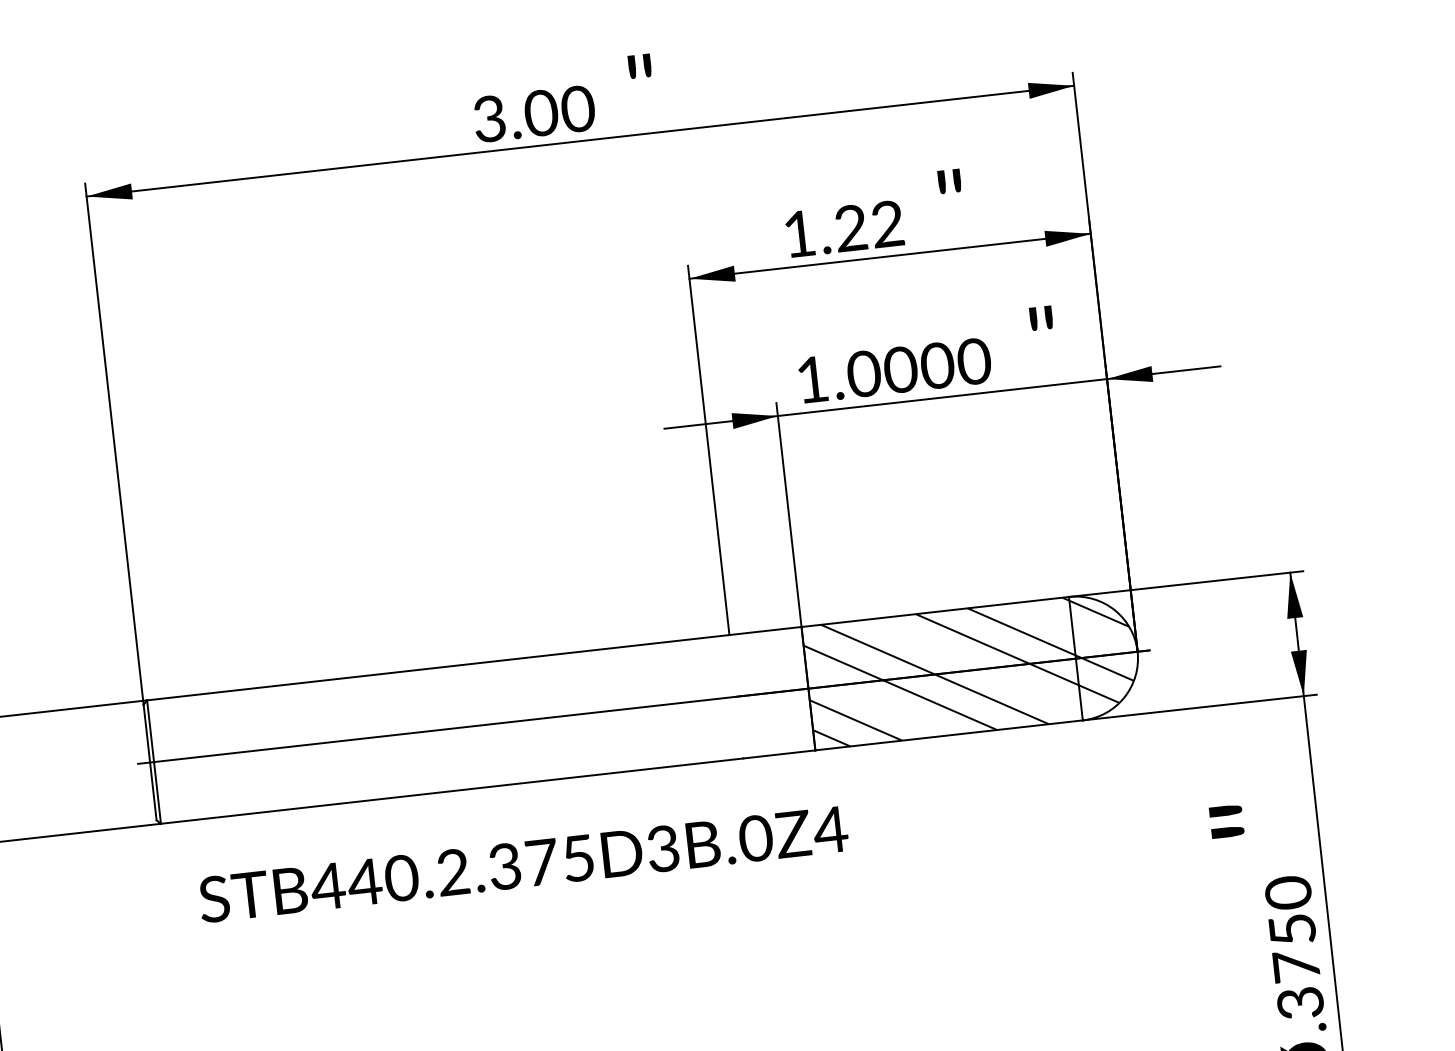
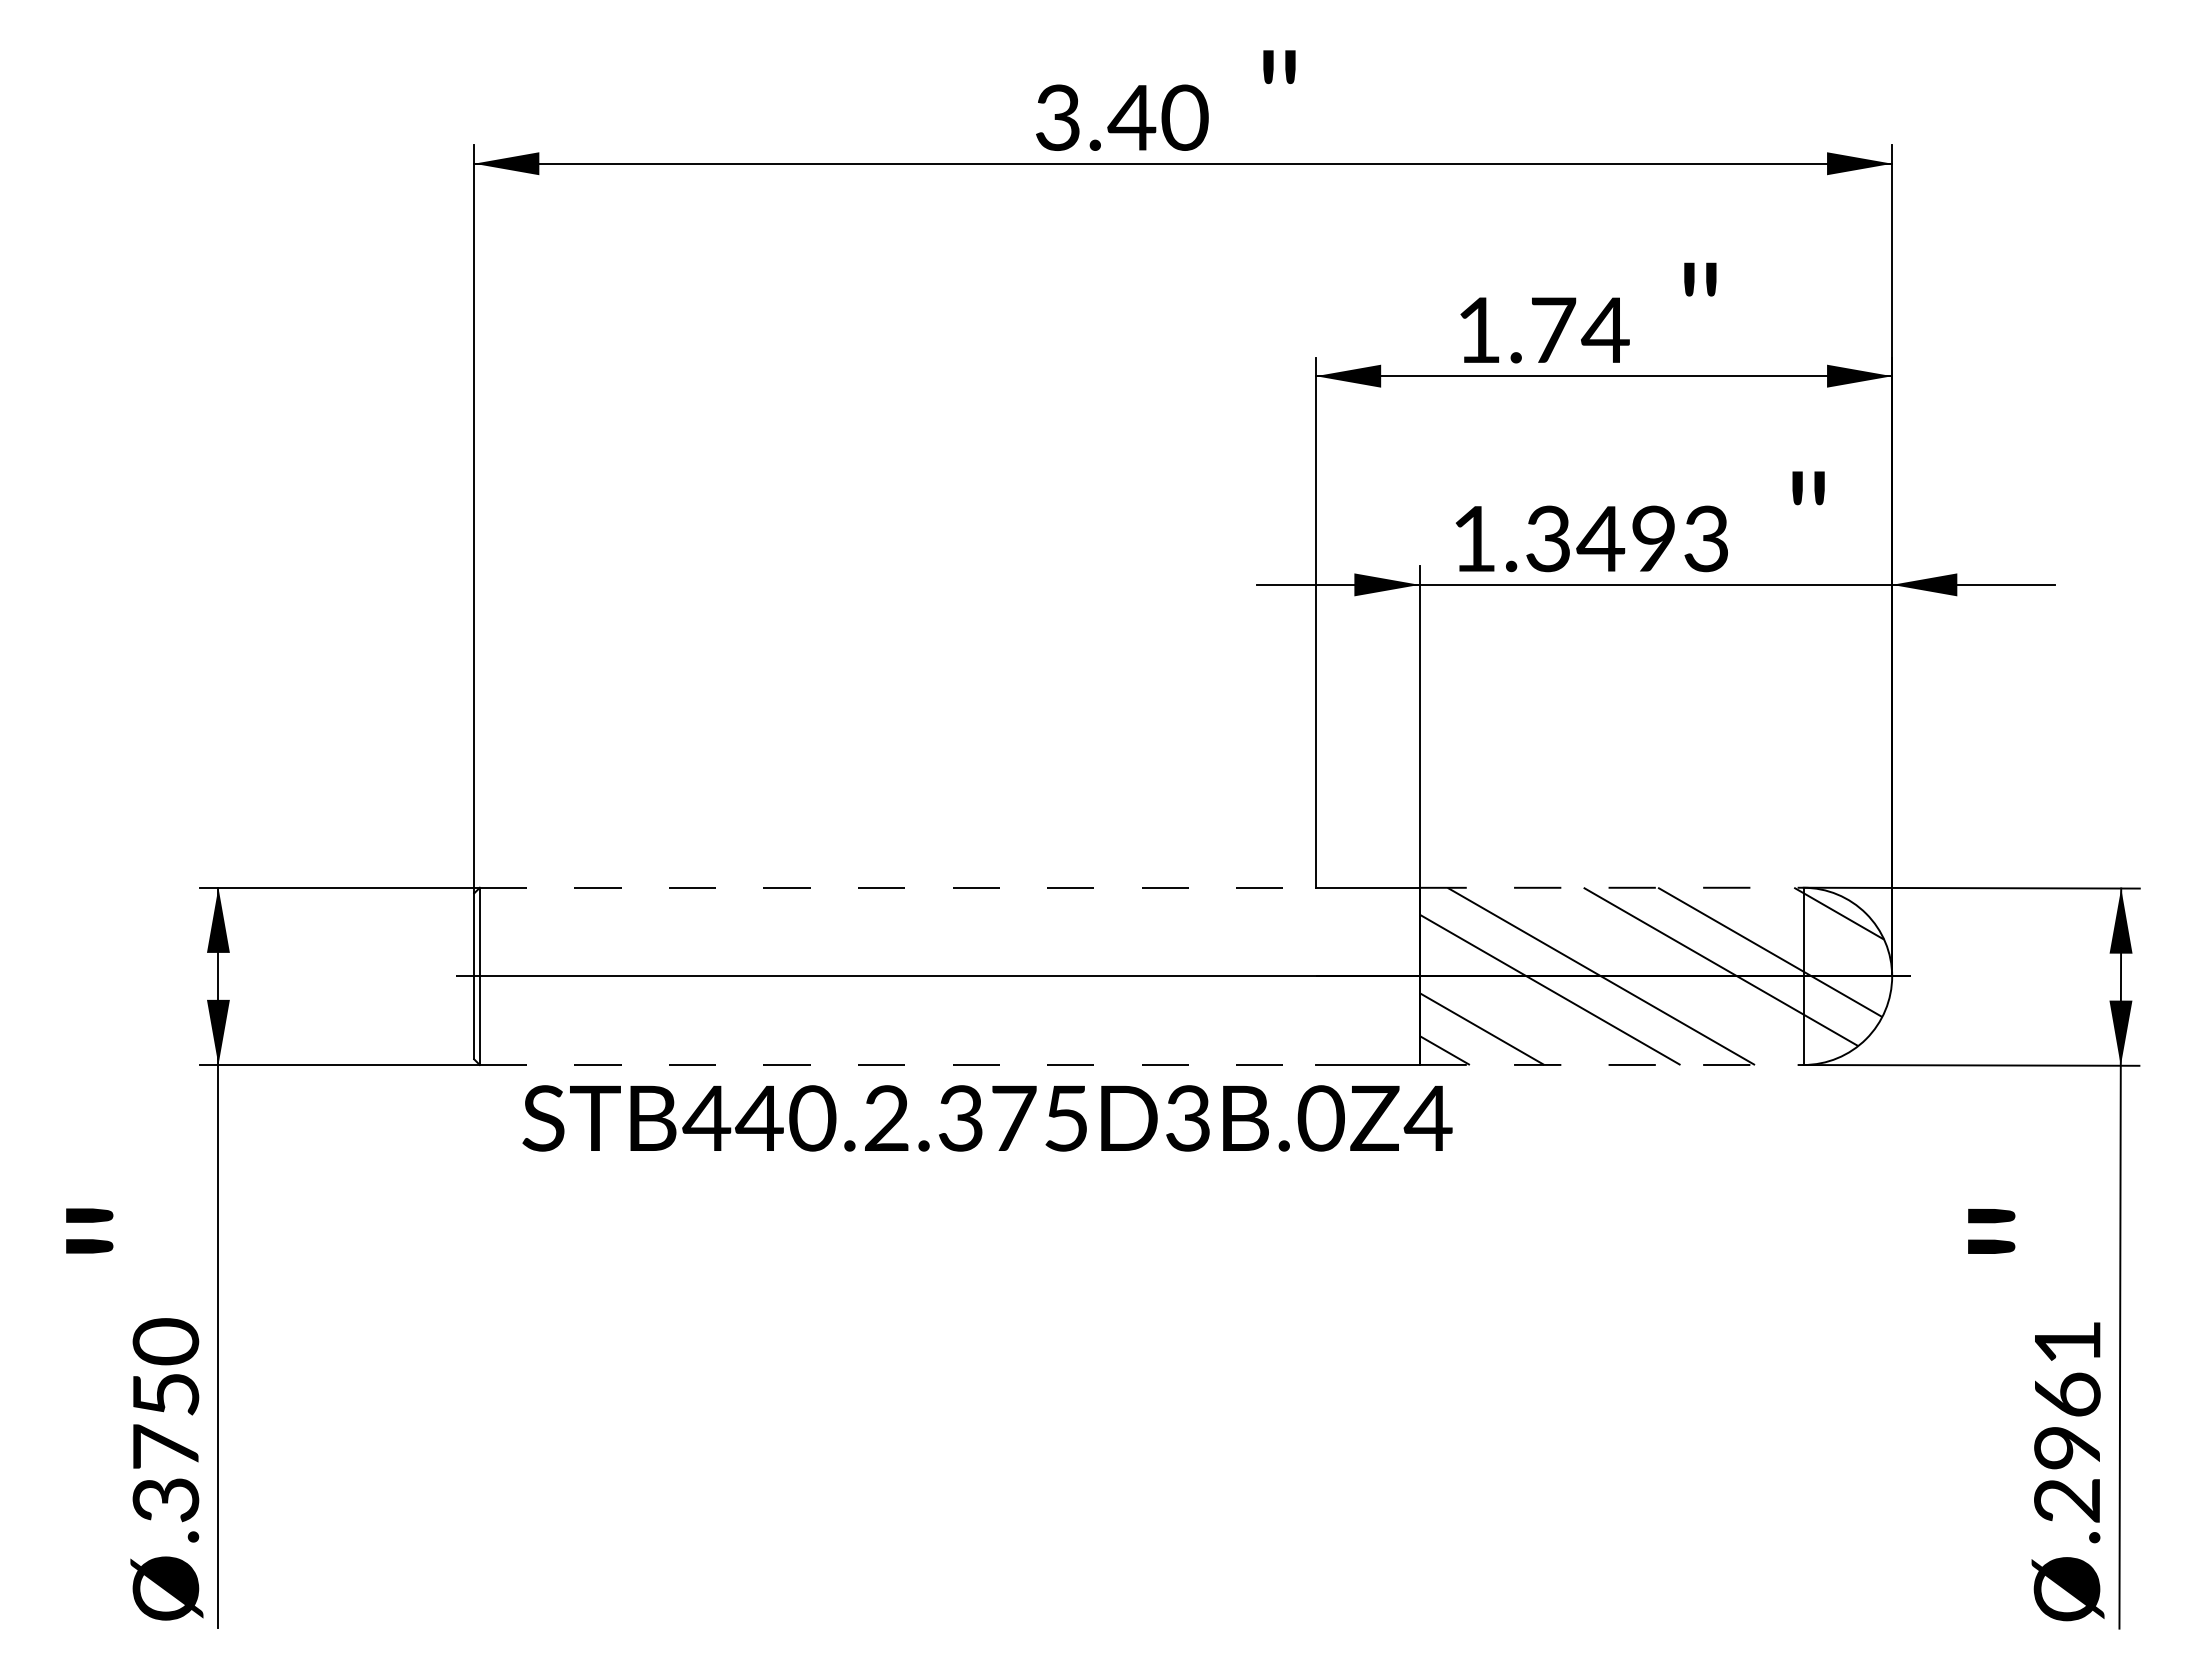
text: (540, 113) -> (1131, 117), 3.00 -> 3.40
text: (870, 225) -> (1580, 329), 1.22 -> 1.74
text: (919, 367) -> (1627, 538), 1.0000 -> 1.3493
line: (935, 611) -> (1612, 887), solid -> dashed
line: (438, 667) -> (898, 887), solid -> dashed
line: (949, 734) -> (1612, 1064), solid -> dashed
line: (452, 791) -> (898, 1065), solid -> dashed
text: (523, 864) -> (987, 1118), moved
text: (1294, 947) -> (2067, 1420), .3750 -> .2961

